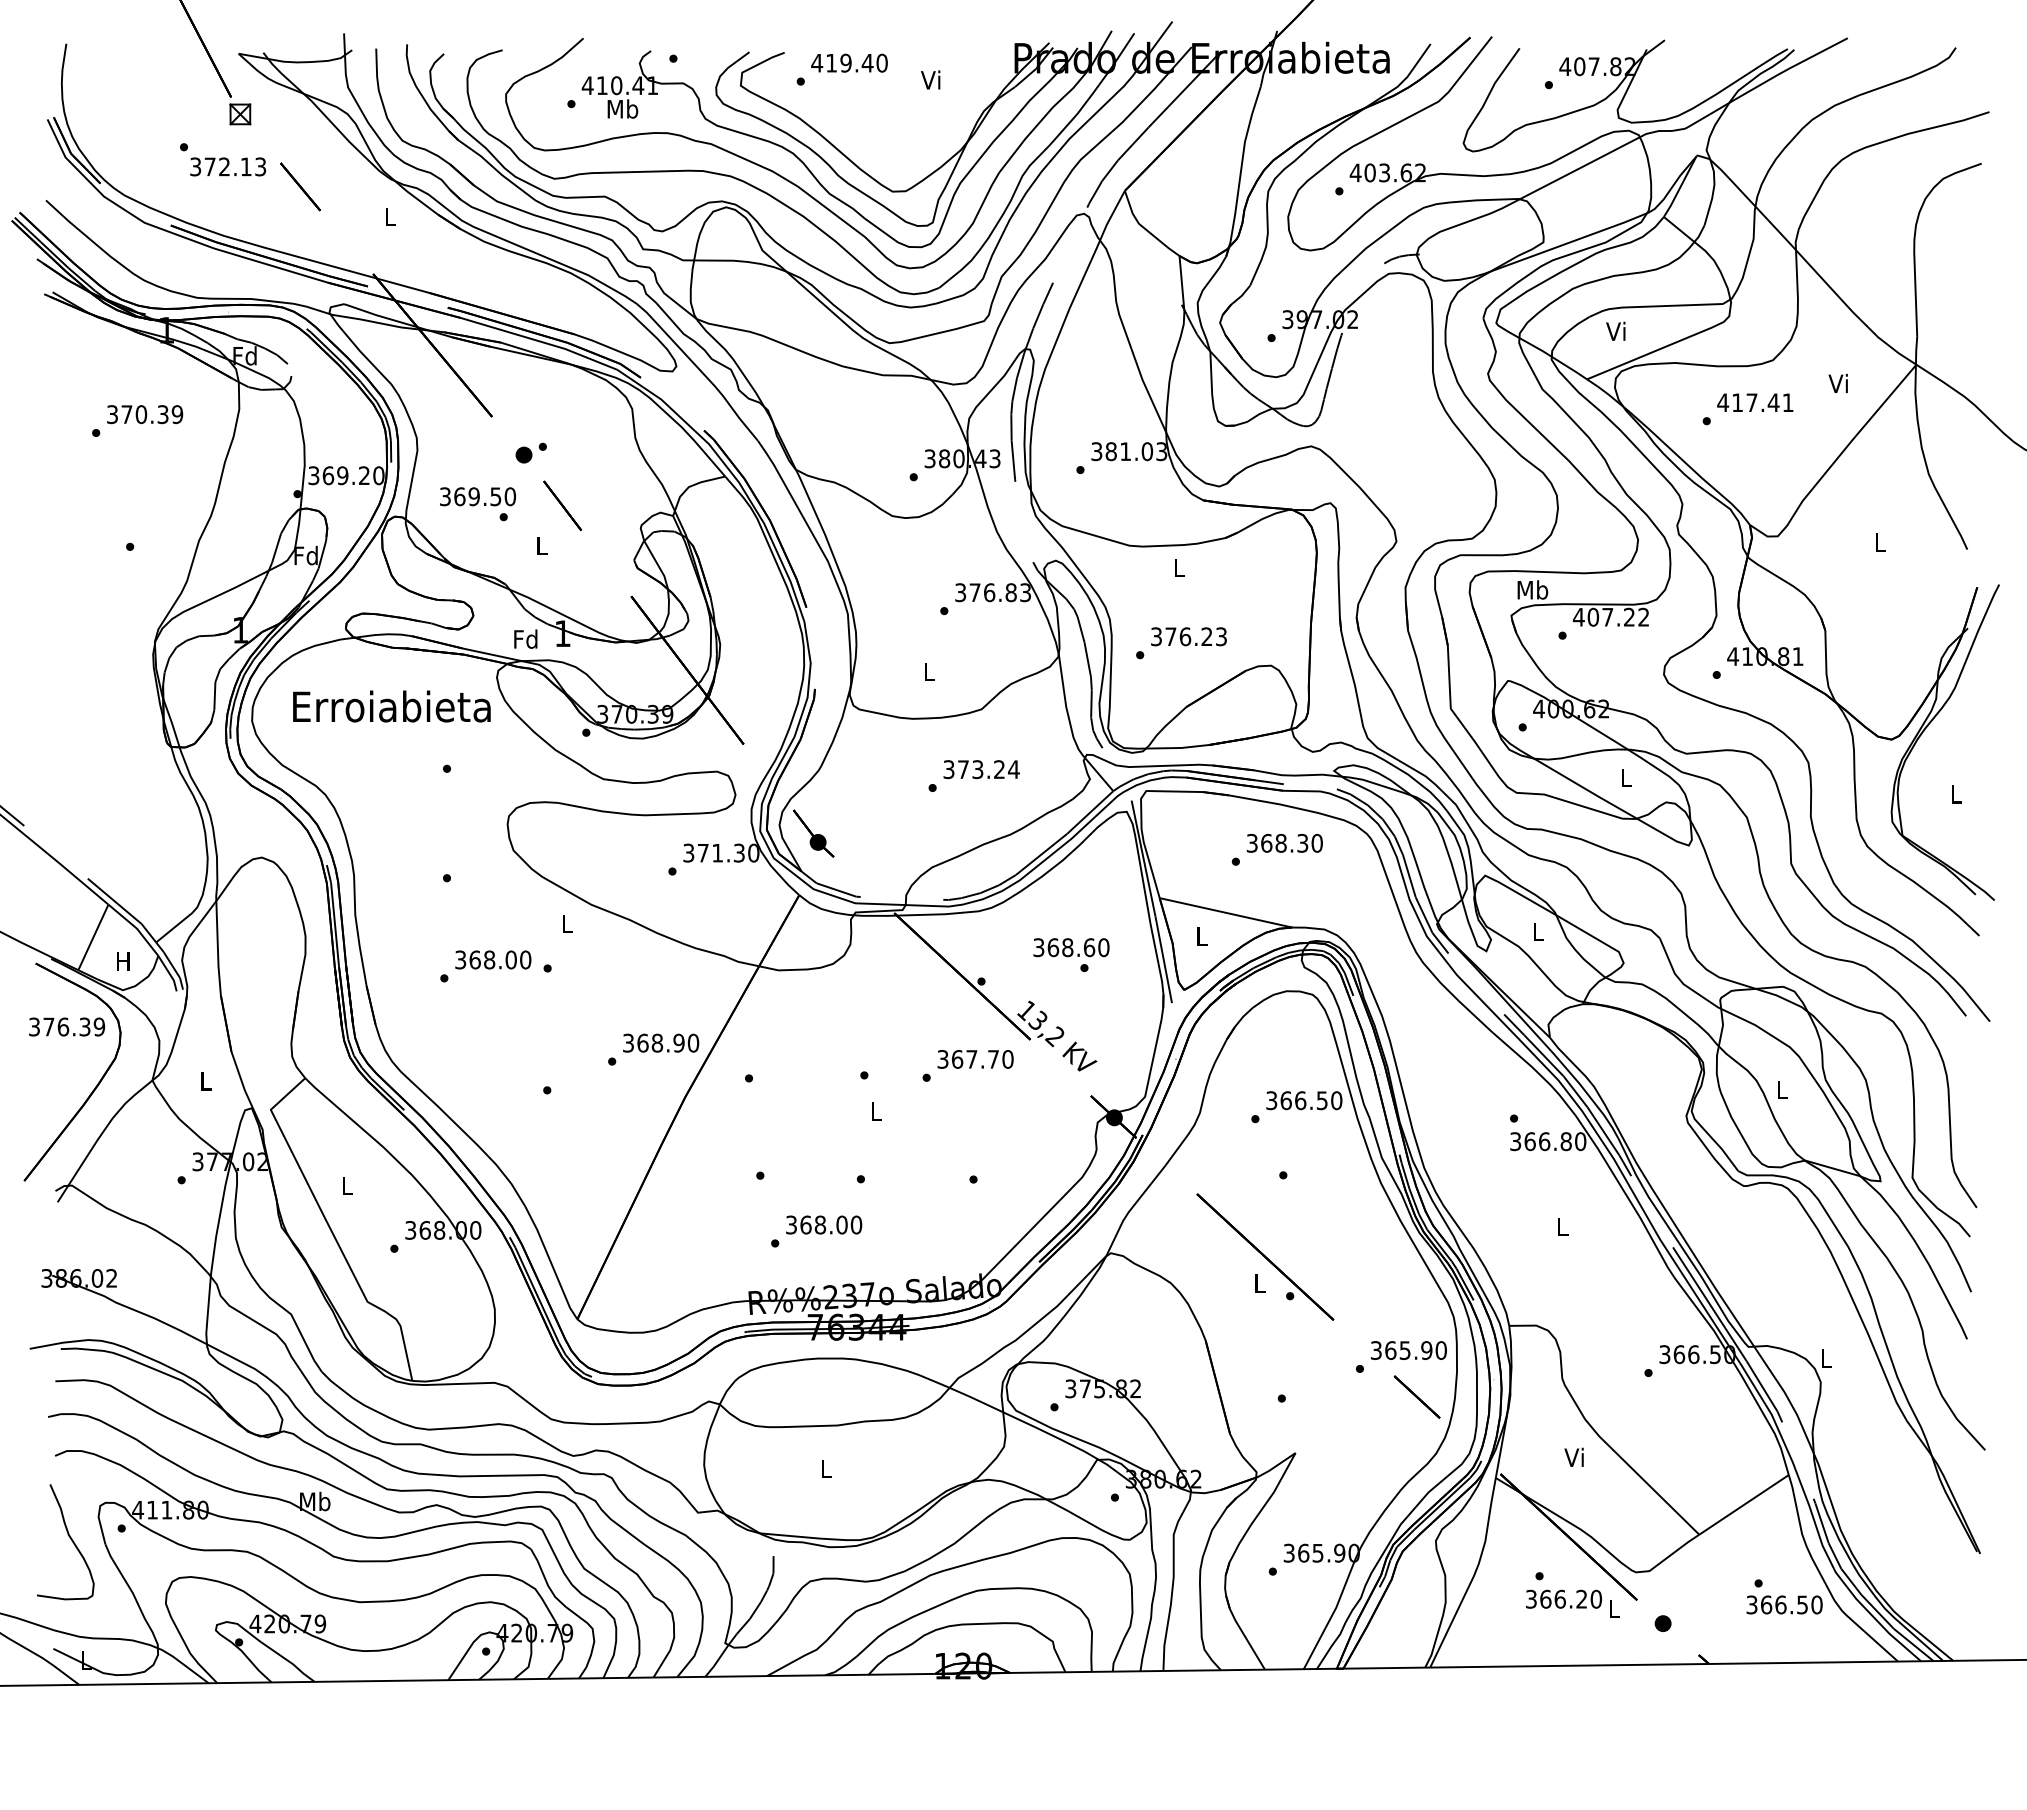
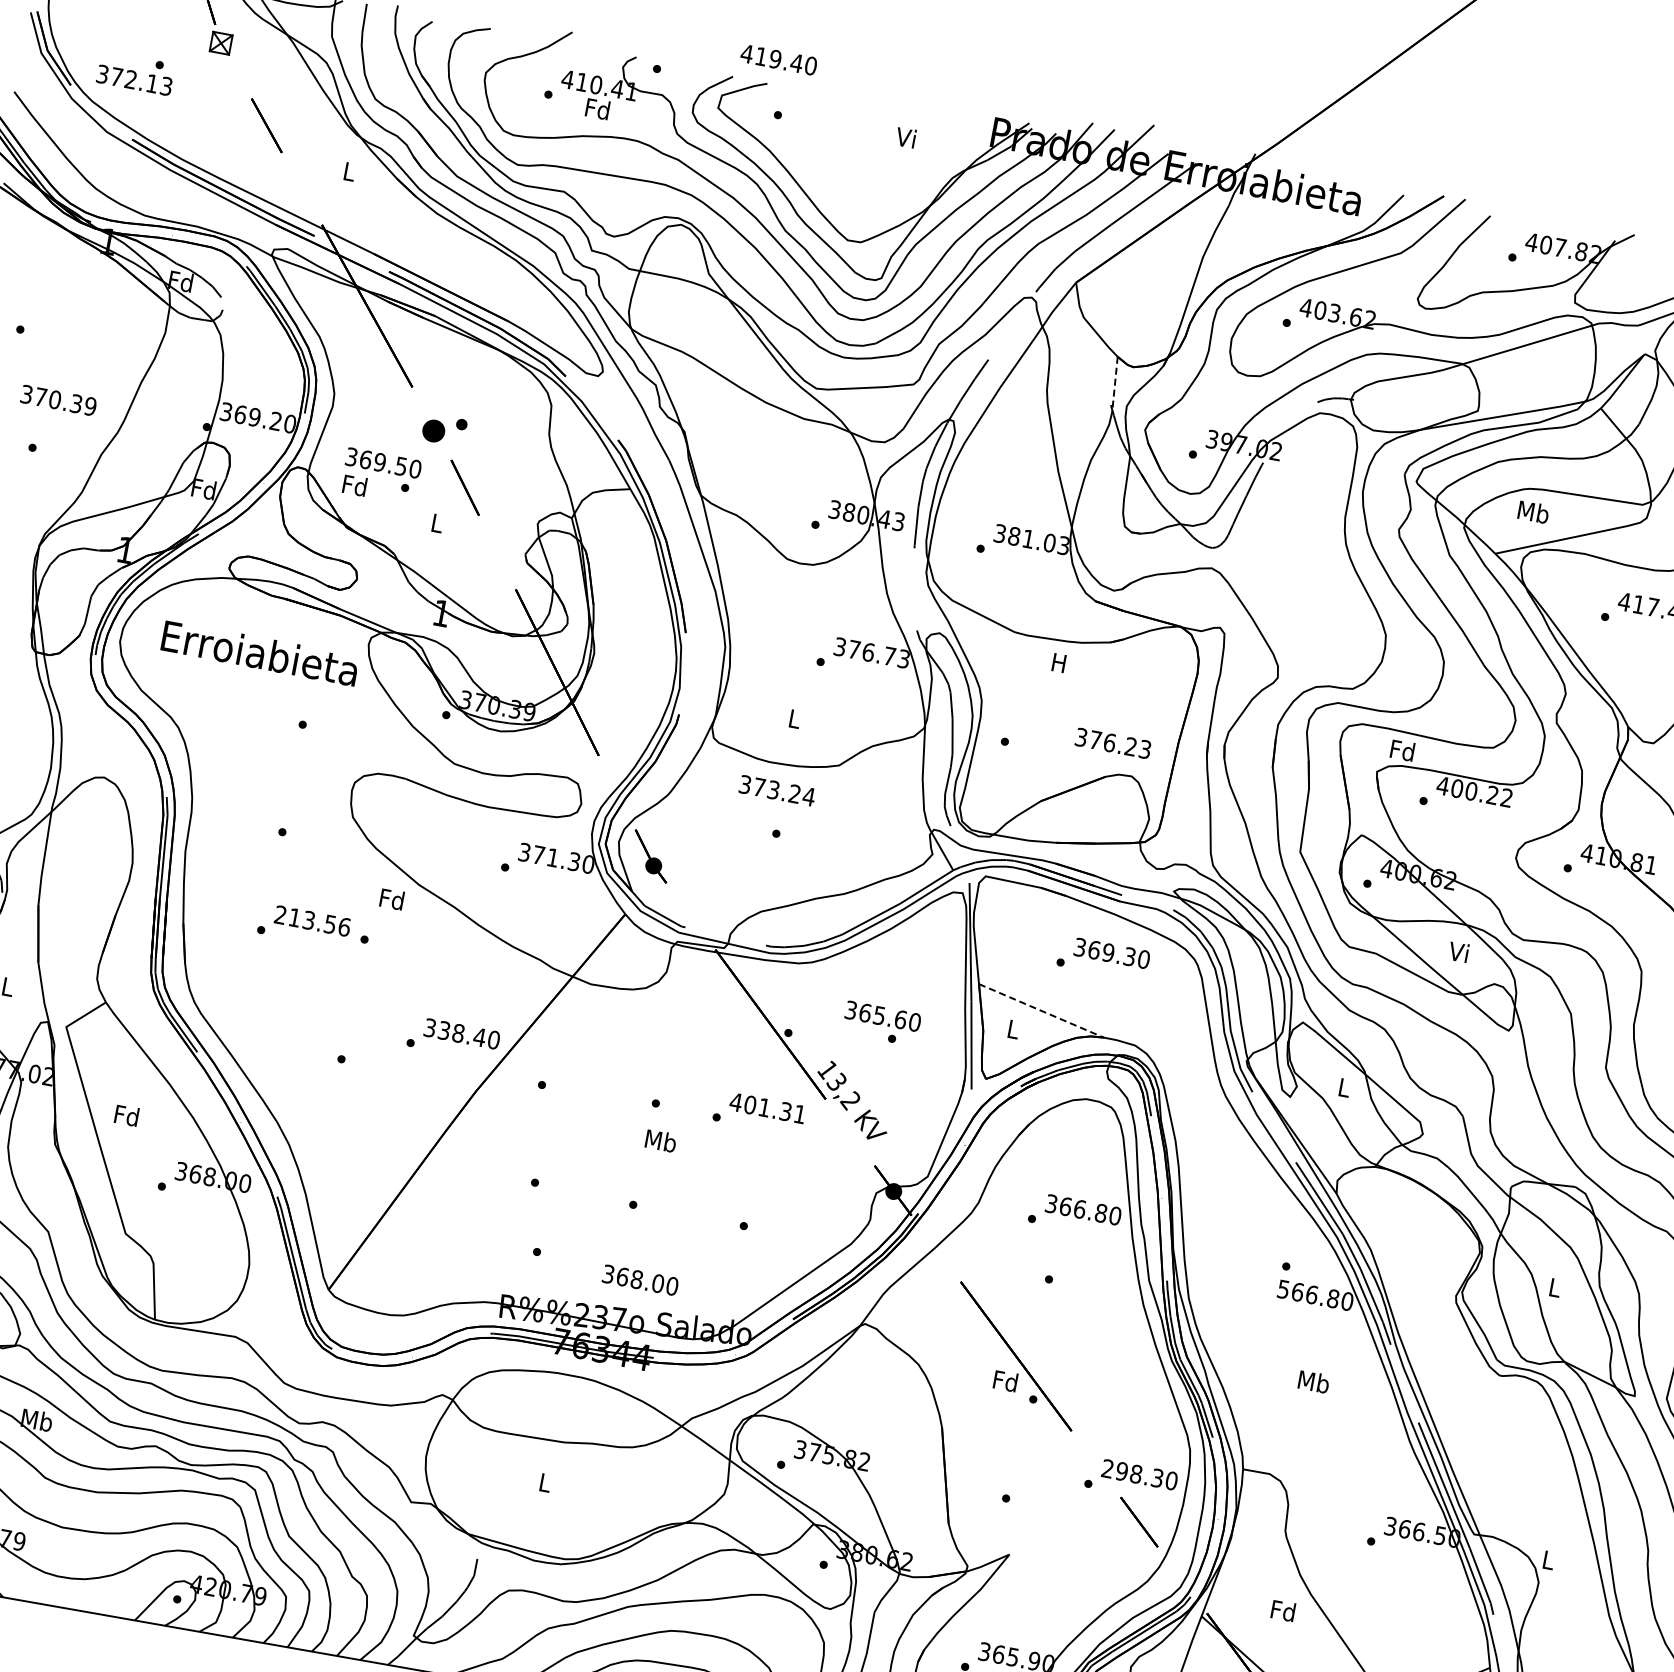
text: (849, 62) -> (779, 59), moved
text: (622, 108) -> (597, 108), Mb -> Fd
text: (228, 166) -> (134, 80), moved
line: (1181, 282) -> (1114, 383), solid -> dashed
text: (1617, 331) -> (1534, 512), Vi -> Mb
text: (145, 414) -> (59, 400), moved
part: (530, 452) -> (443, 429), size x1.4
text: (1178, 567) -> (1058, 662), L -> H
text: (1532, 589) -> (1402, 750), Mb -> Fd
text: (1010, 592) -> (889, 656), 376.83 -> 376.73
text: (1607, 616) -> (1471, 790), 407.22 -> 400.22
text: (1188, 636) -> (1112, 743), moved
text: (525, 638) -> (354, 484), moved
text: (981, 769) -> (777, 790), moved
text: (1624, 777) -> (1458, 951), L -> Vi
text: (1280, 843) -> (1107, 952), 368.30 -> 369.30
line: (1226, 912) -> (1041, 1010), solid -> dashed
text: (566, 923) -> (391, 898), L -> Fd
text: (1067, 947) -> (879, 1015), 368.60 -> 365.60
text: (493, 959) -> (312, 920), 368.00 -> 213.56
text: (660, 1042) -> (461, 1033), 368.90 -> 338.40
text: (975, 1059) -> (768, 1108), 367.70 -> 401.31
text: (1321, 1100) -> (1100, 1212), 366.50 -> 366.80
text: (876, 1110) -> (661, 1140), L -> Mb
text: (1515, 1141) -> (1283, 1289), 366.80 -> 566.80
text: (346, 1185) -> (126, 1115), L -> Fd
text: (824, 1224) -> (641, 1279), moved
text: (1562, 1226) -> (1313, 1381), L -> Mb
text: (1259, 1282) -> (1005, 1380), L -> Fd
text: (1401, 1350) -> (1132, 1473), 365.90 -> 298.30
text: (1574, 1457) -> (1282, 1610), Vi -> Fd

